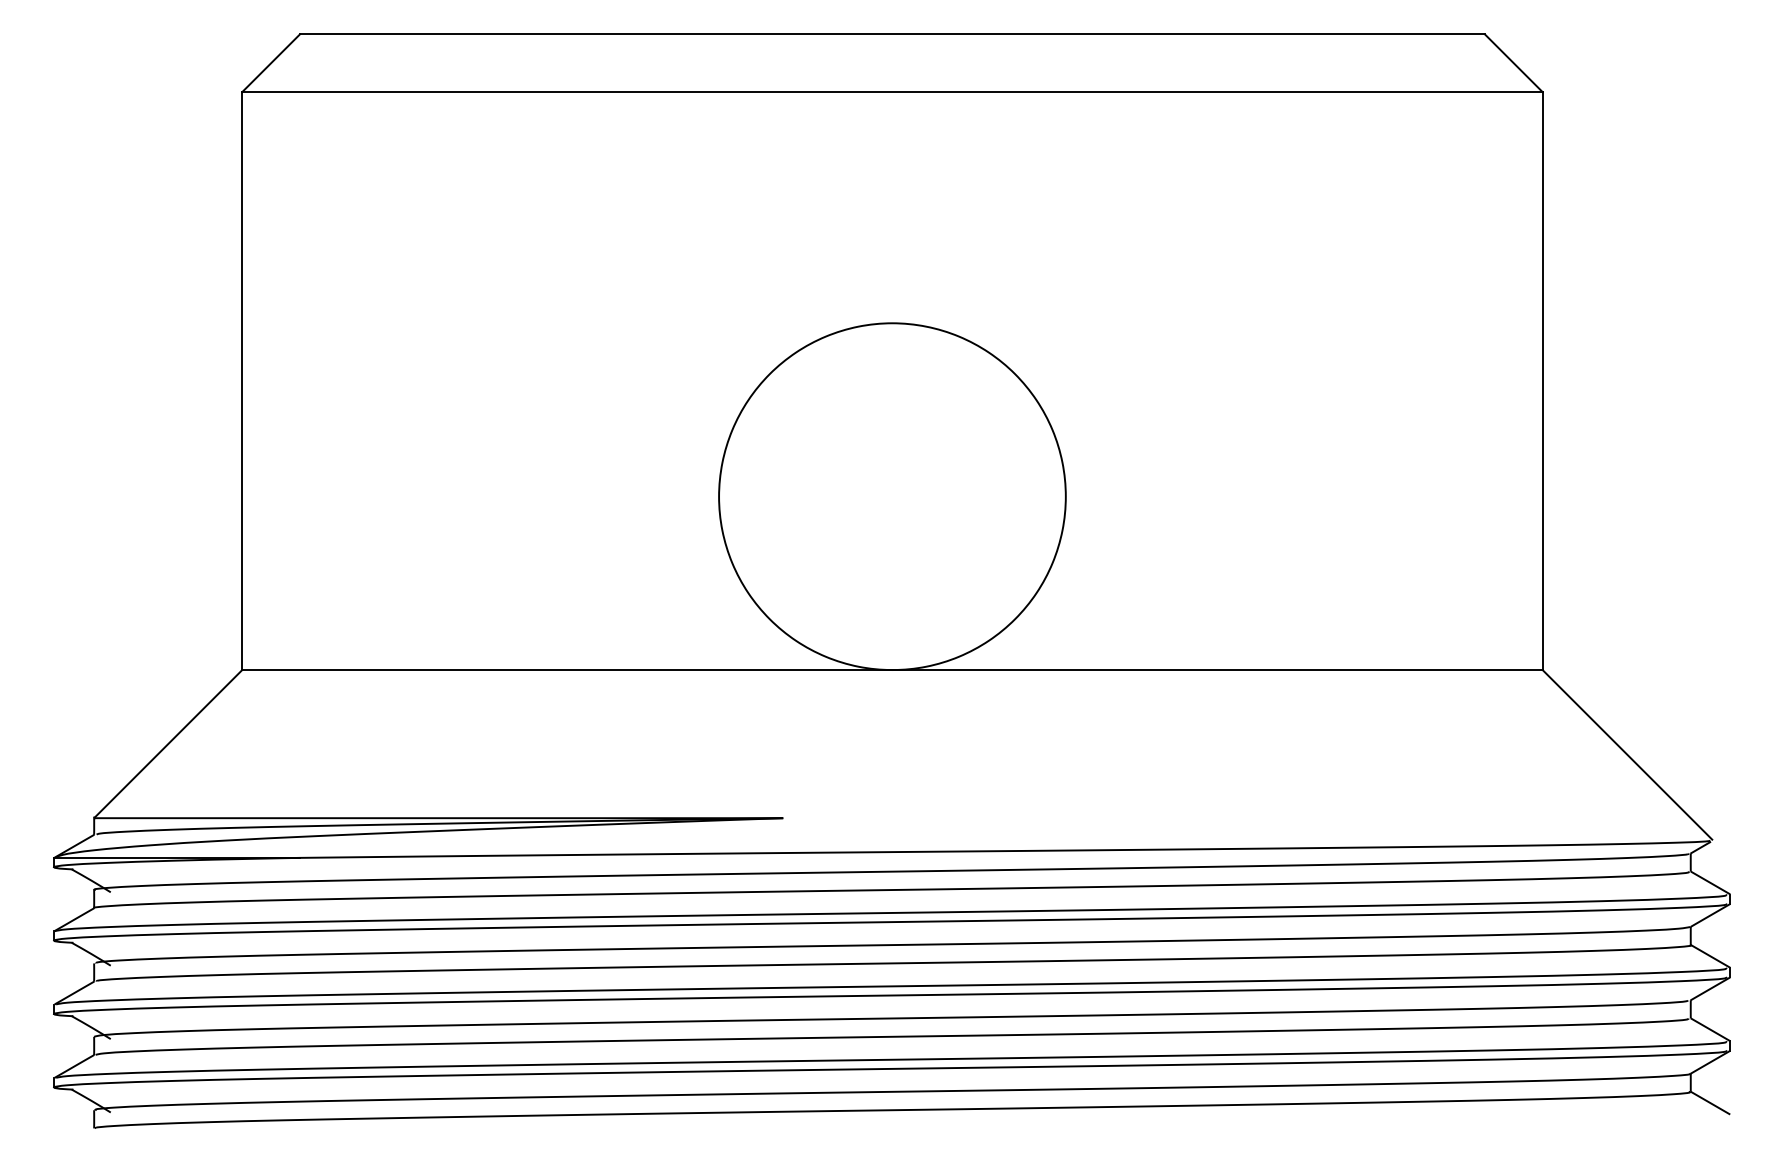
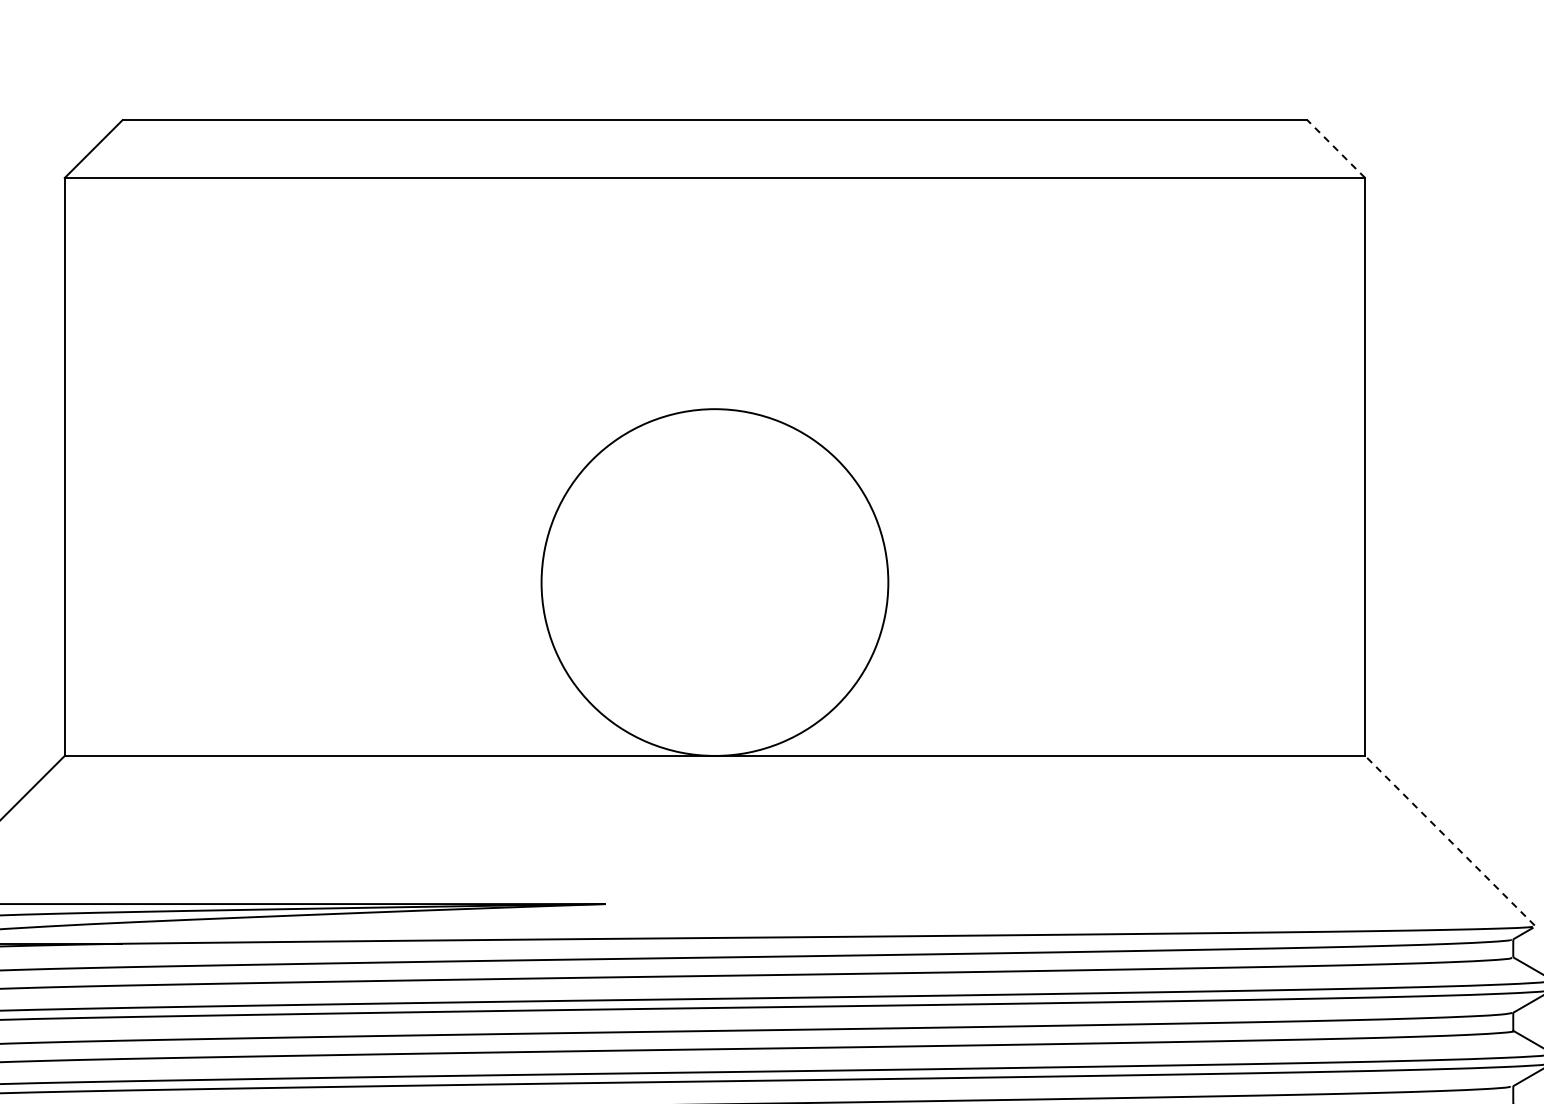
line: (1513, 63) -> (1336, 149), solid -> dashed
line: (1627, 754) -> (1450, 840), solid -> dashed

